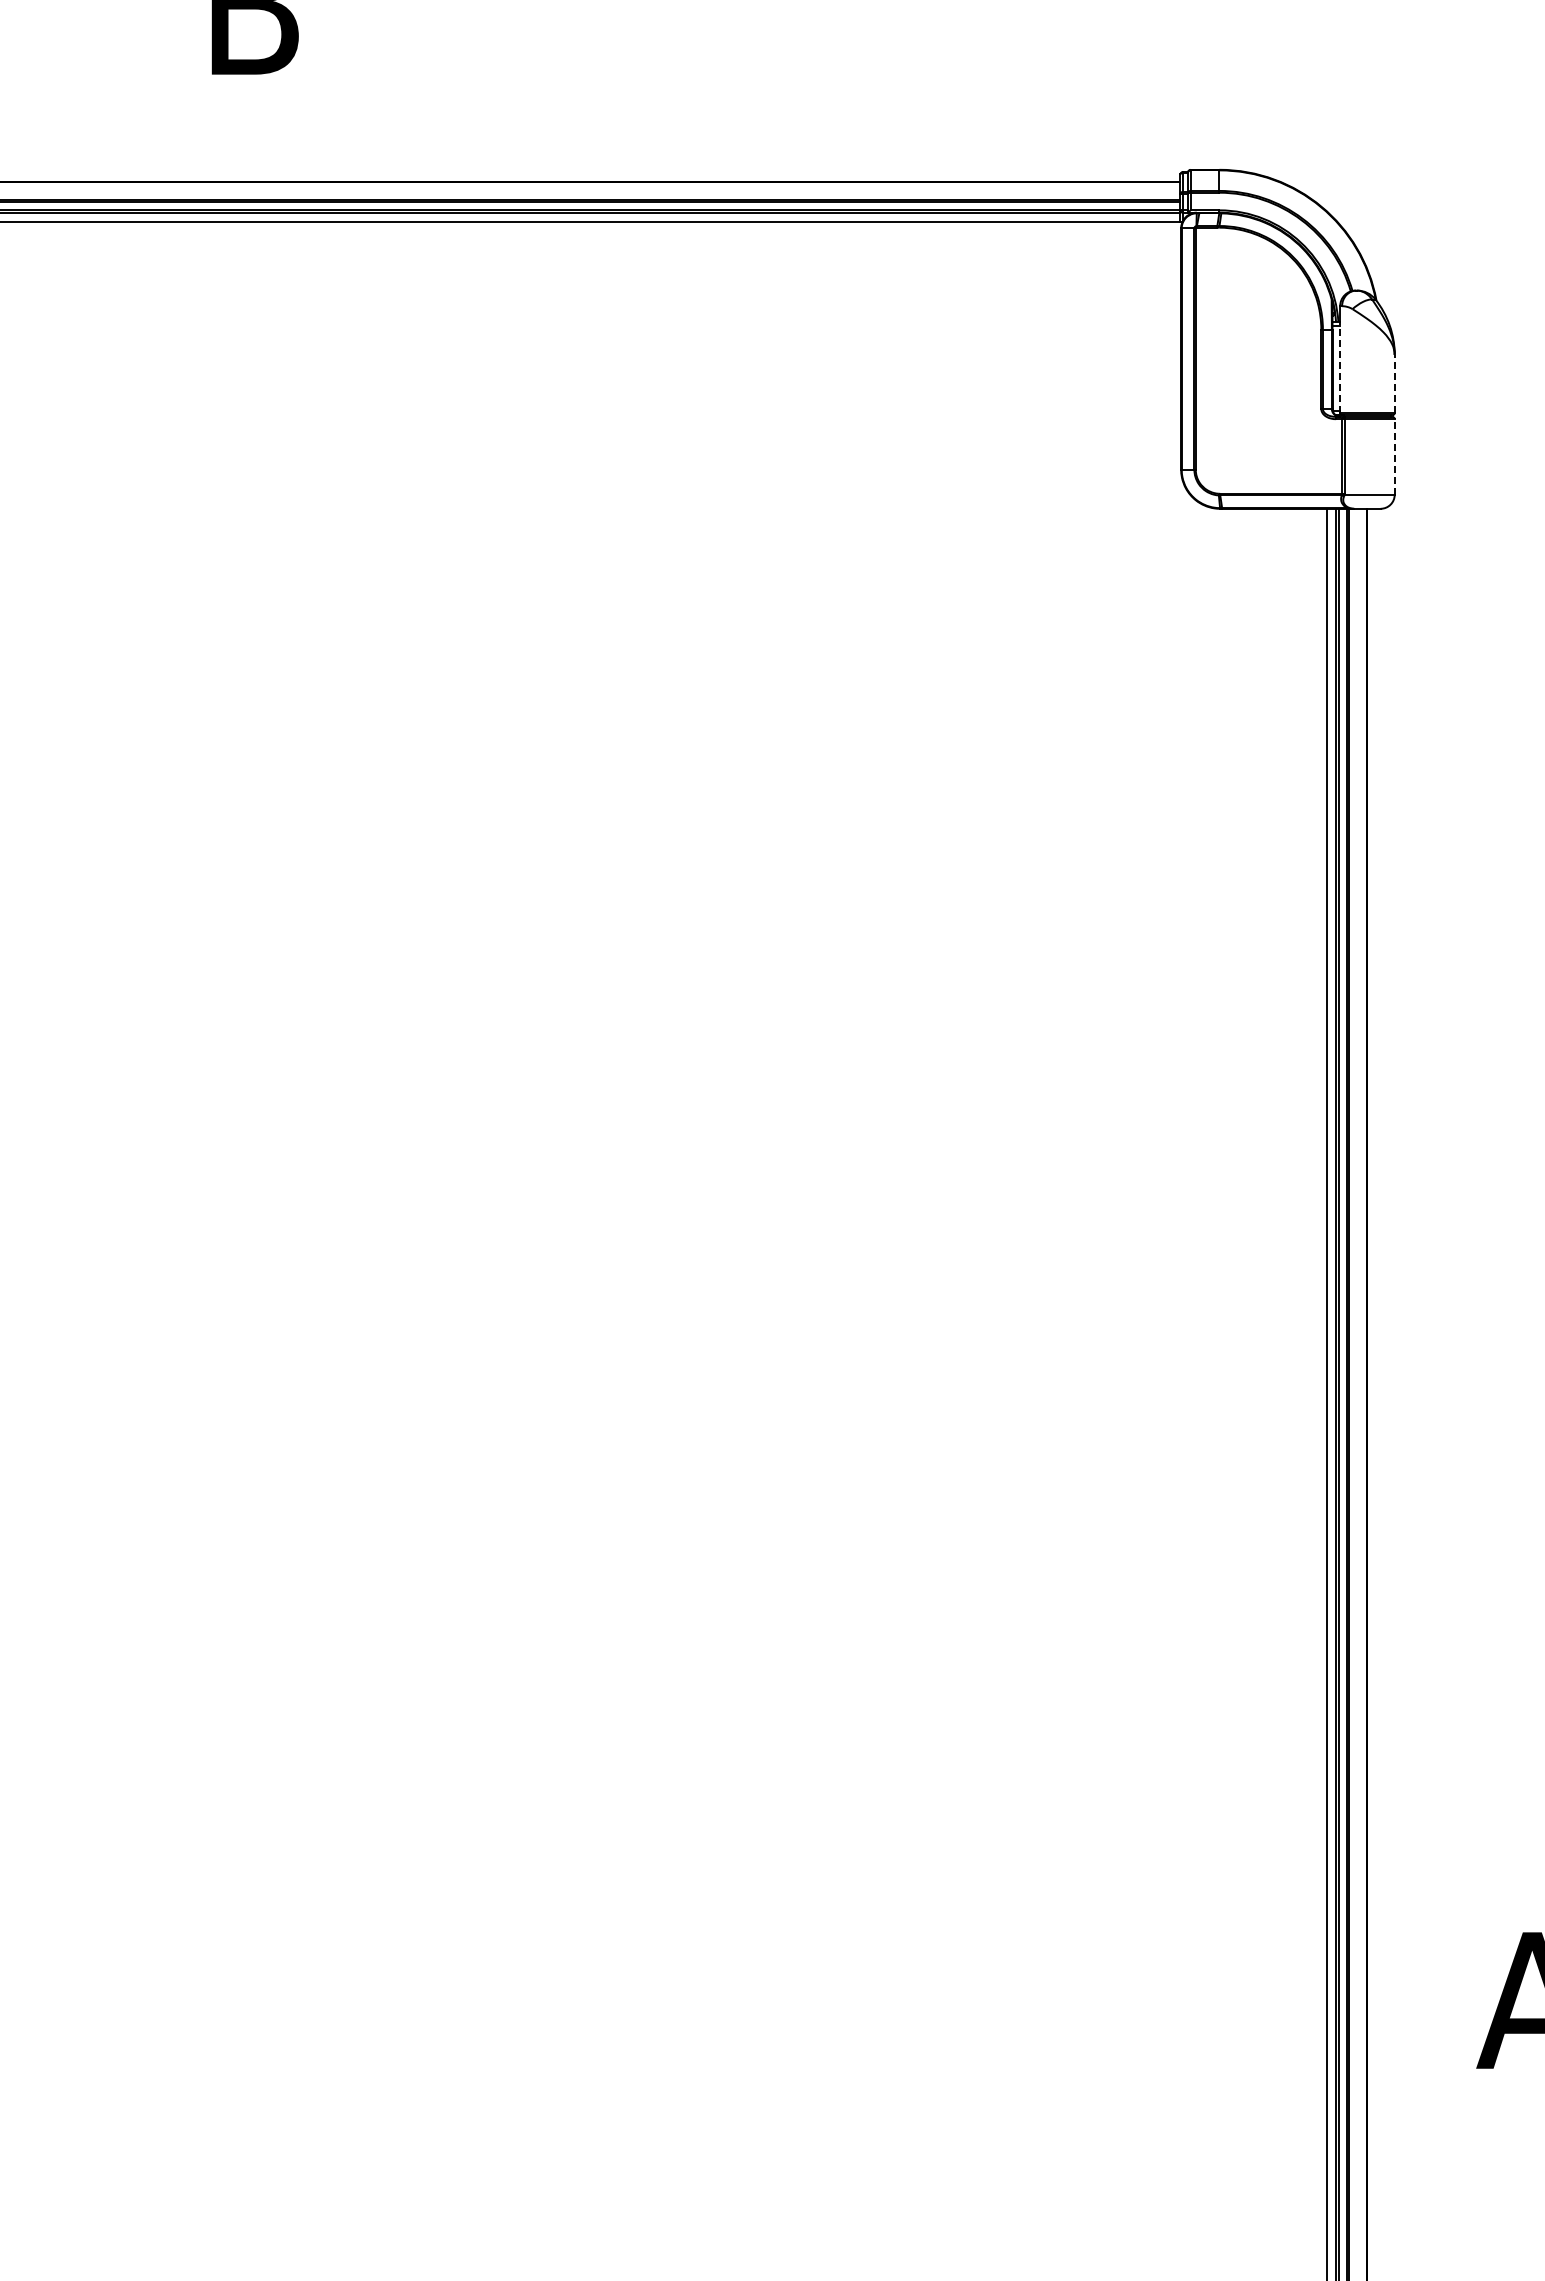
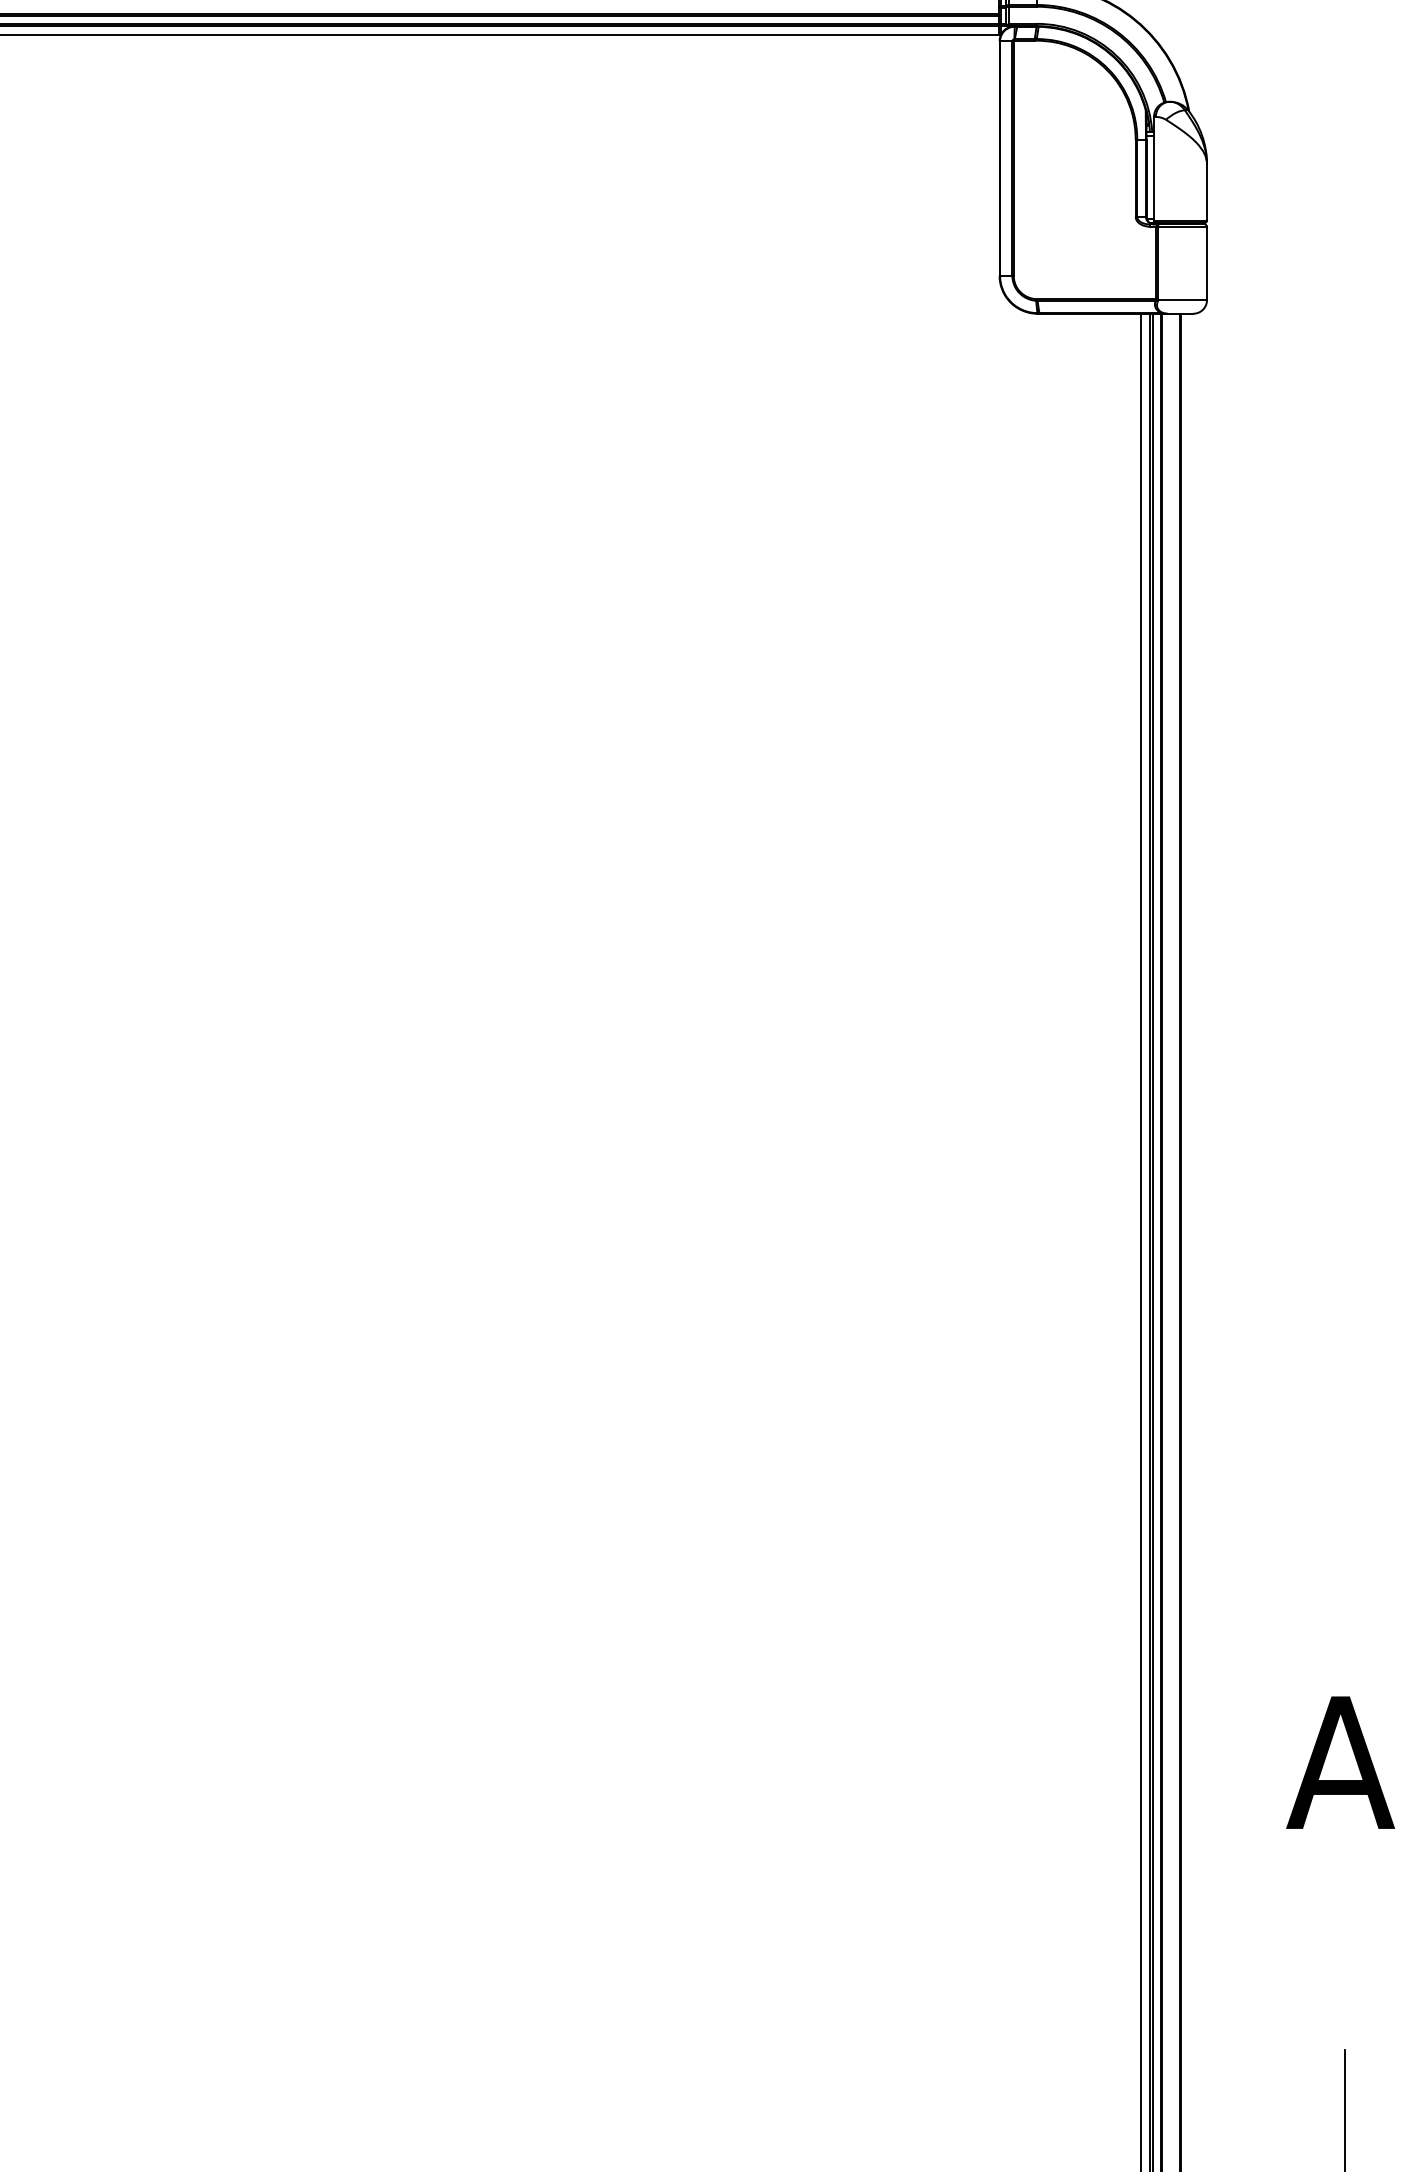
line: (1340, 367) -> (1154, 176), dashed -> solid
line: (1394, 383) -> (1206, 192), dashed -> solid
line: (1394, 456) -> (1206, 262), dashed -> solid

